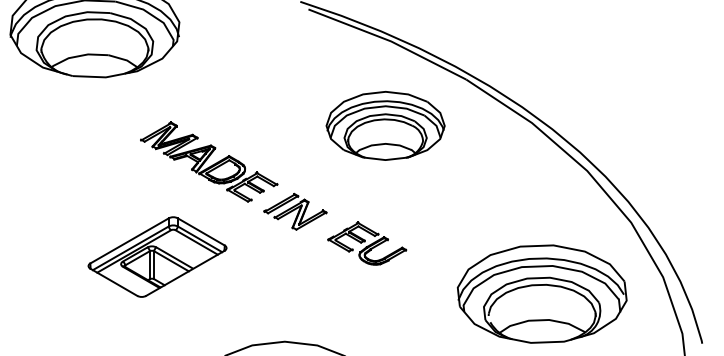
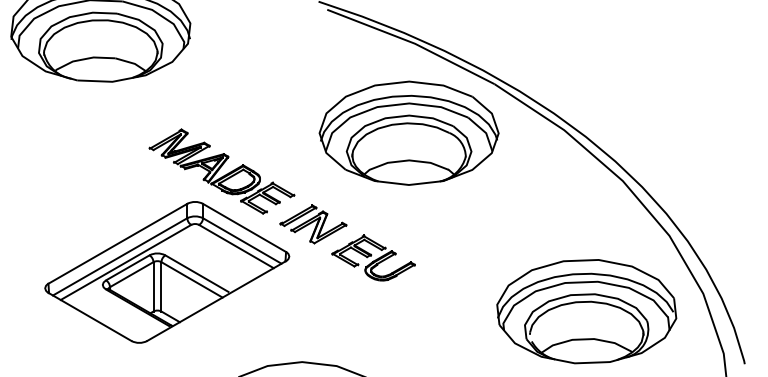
part: (385, 125) -> (408, 132), size x1.43
part: (367, 243) -> (373, 257), moved
part: (157, 256) -> (167, 271), size x1.67
part: (541, 293) -> (585, 310), moved

